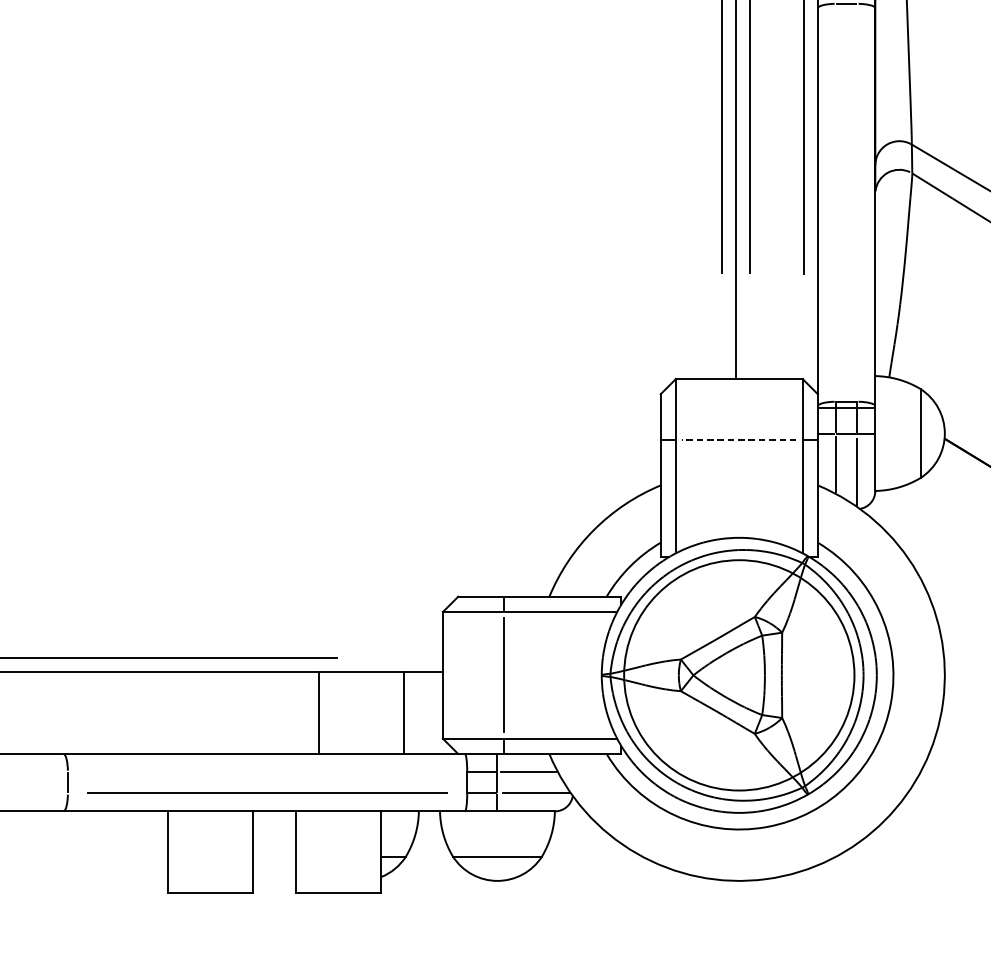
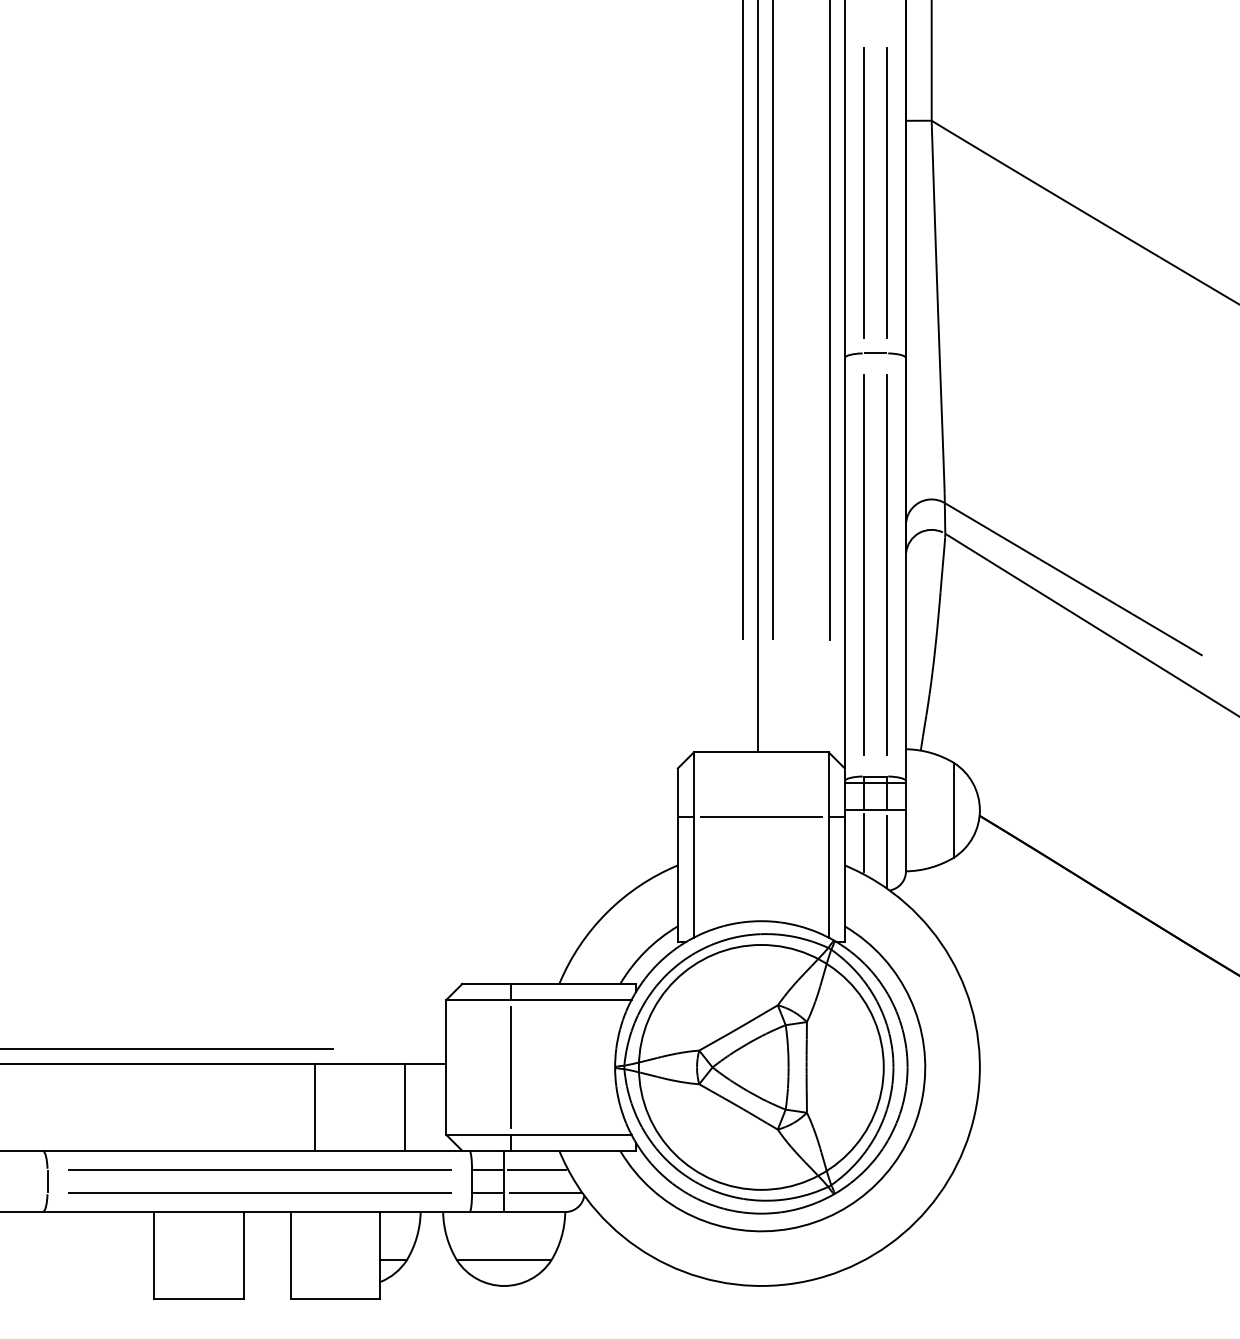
line: (836, 202) -> (864, 564), added
line: (857, 202) -> (886, 564), added
line: (739, 439) -> (761, 816), dashed -> solid
line: (267, 772) -> (259, 1170), added

